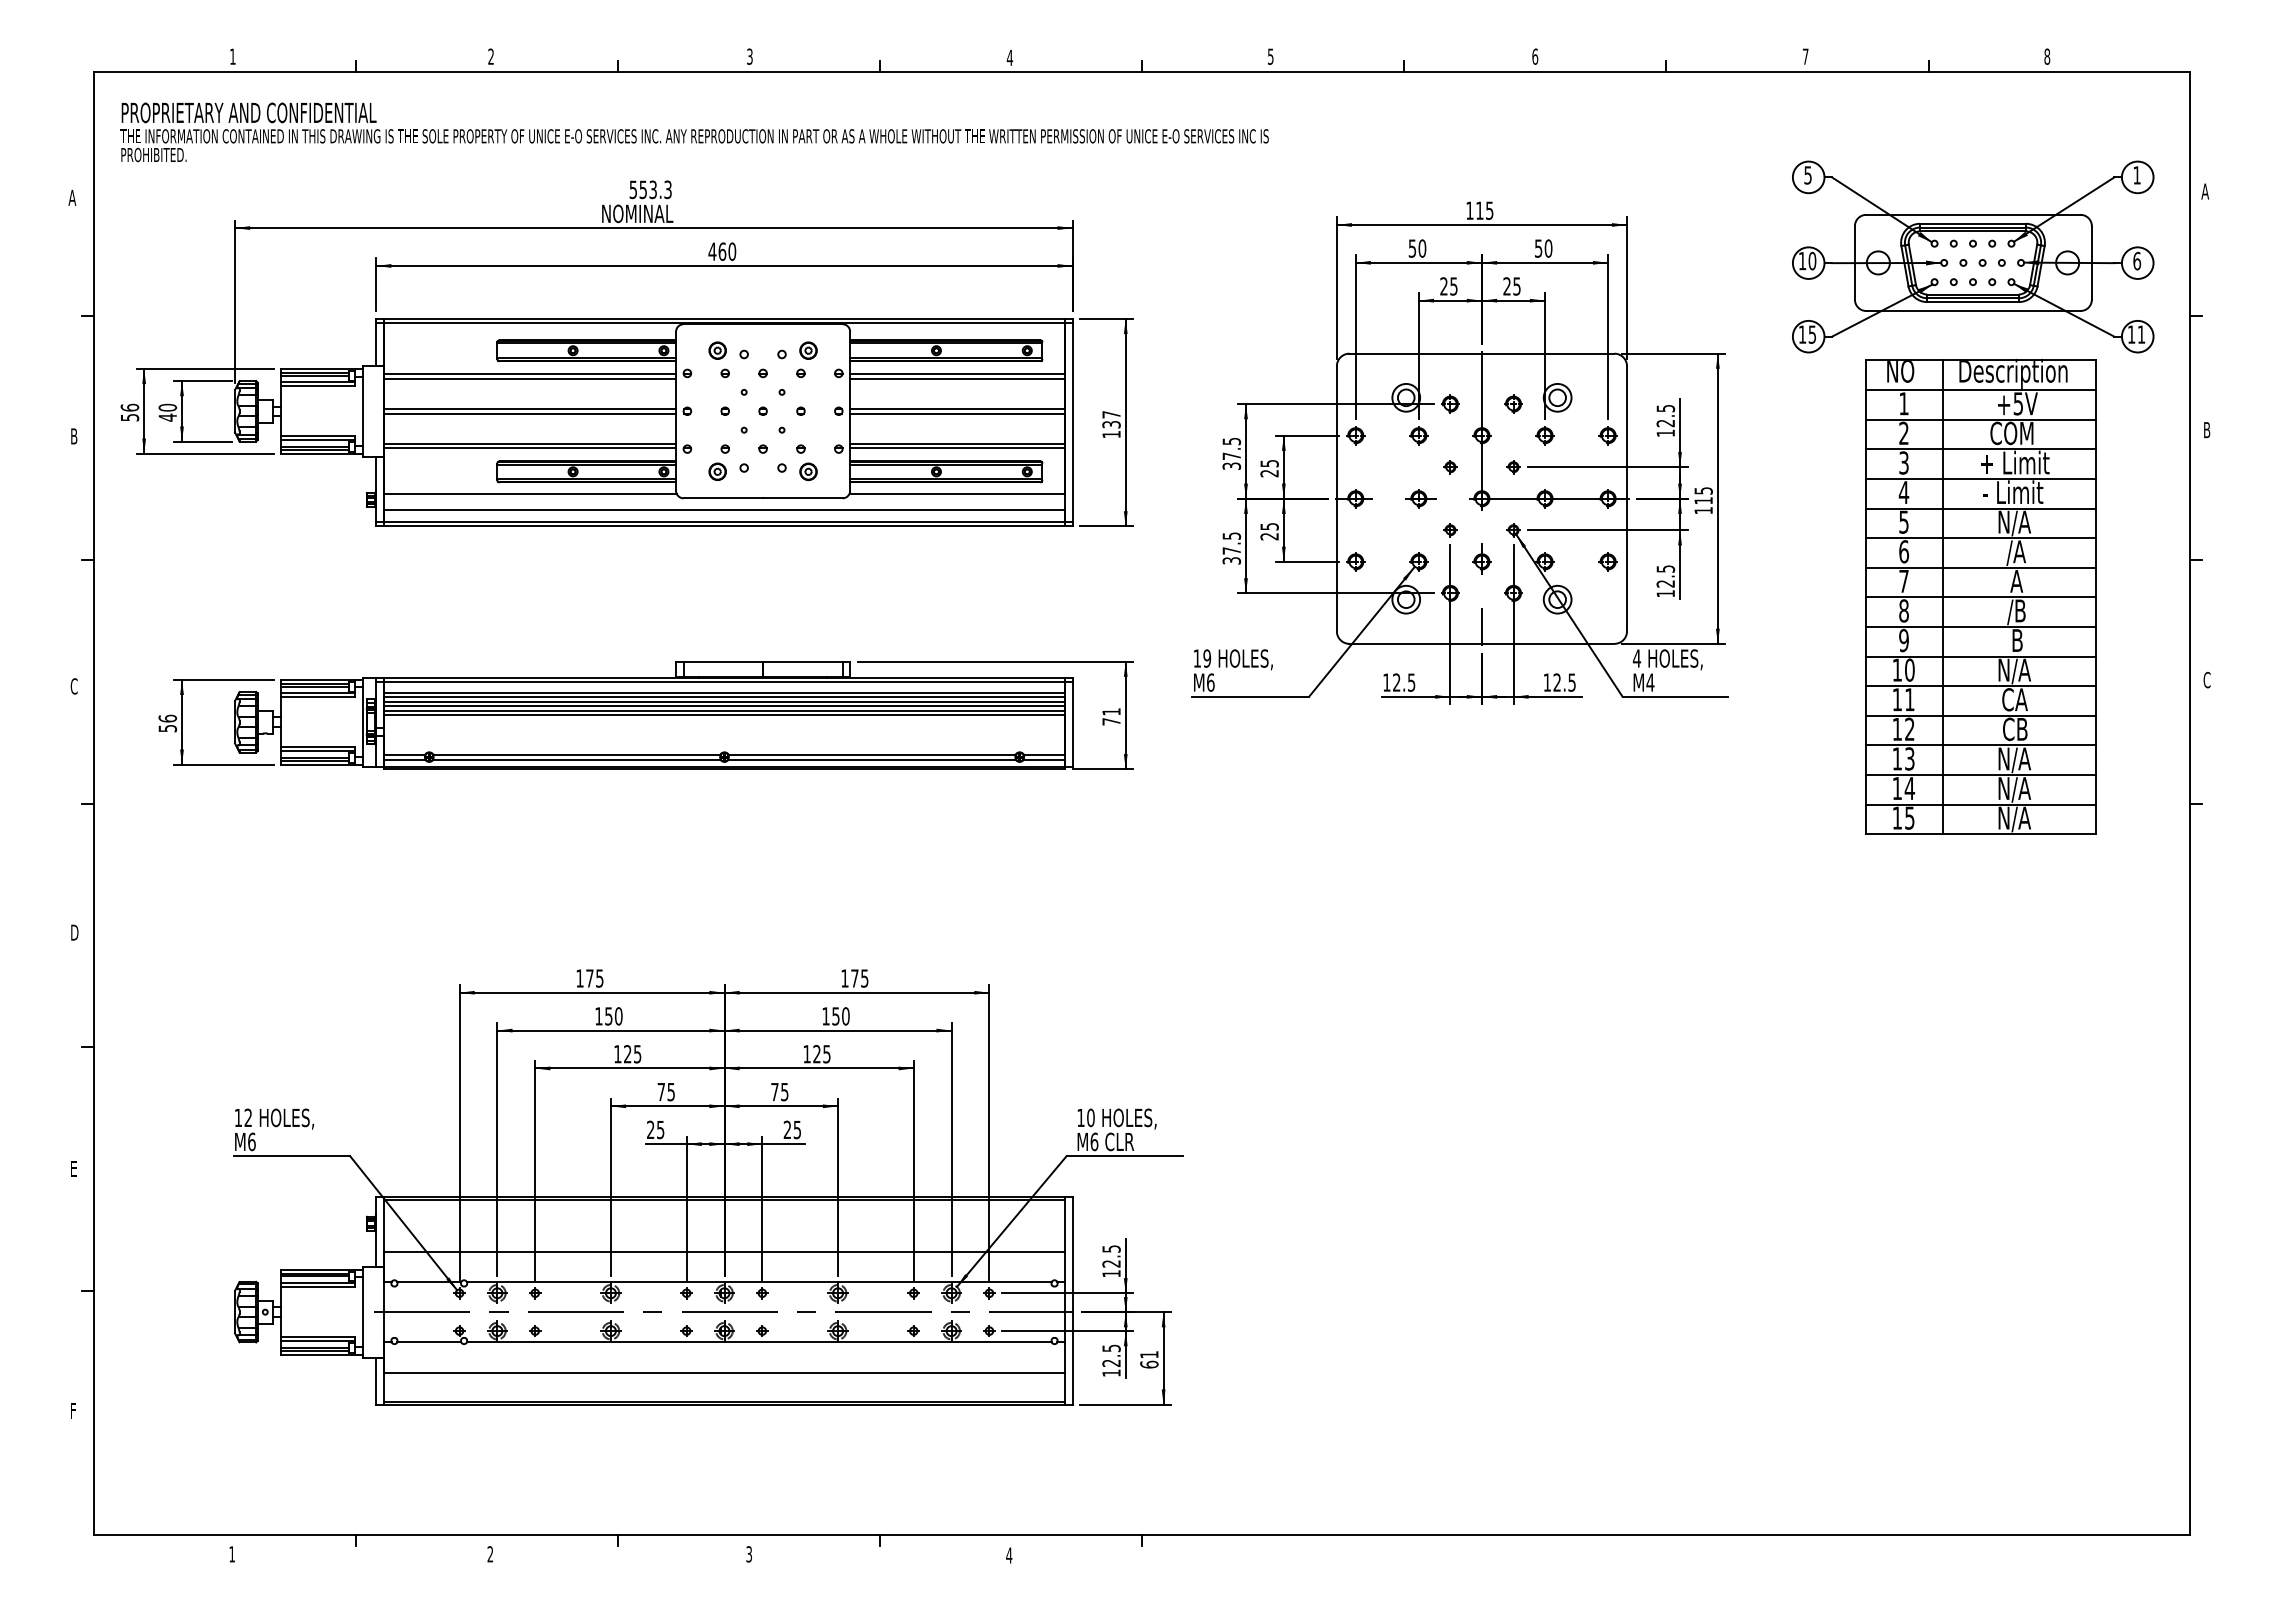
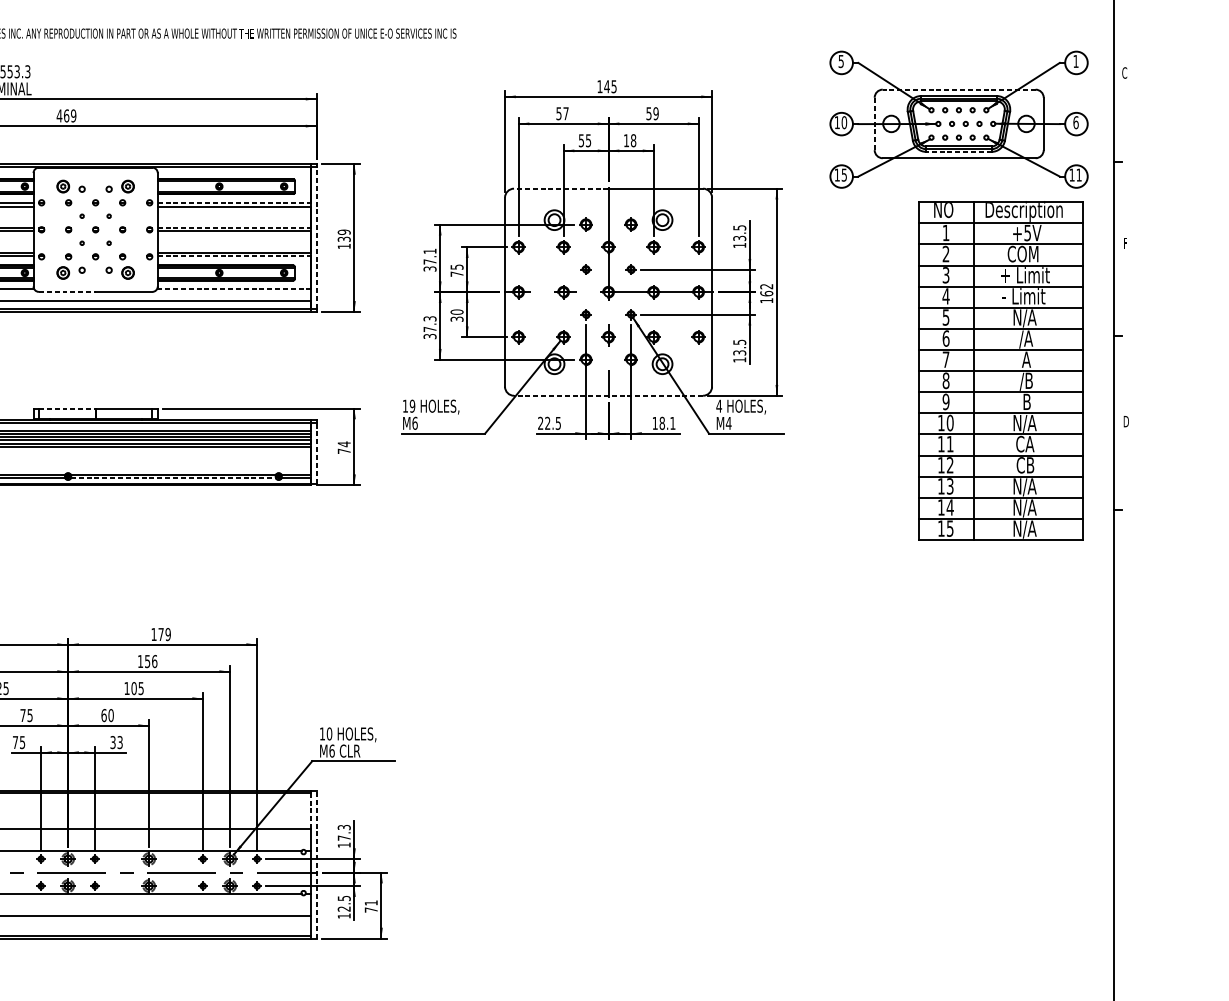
text: (2205, 191) -> (1124, 72), A -> C
text: (1479, 210) -> (606, 86), 115 -> 145
line: (1972, 214) -> (958, 89), solid -> dashed
text: (1422, 248) -> (566, 113), 50 -> 57
text: (1548, 248) -> (656, 113), 50 -> 59
text: (732, 251) -> (73, 115), 460 -> 469
line: (1854, 262) -> (874, 123), solid -> dashed
text: (1443, 286) -> (581, 140), 25 -> 55
text: (1511, 286) -> (629, 140), 25 -> 18
line: (1973, 302) -> (959, 152), solid -> dashed
line: (1415, 353) -> (561, 188), solid -> dashed
line: (958, 374) -> (235, 203), solid -> dashed
line: (958, 409) -> (235, 228), solid -> dashed
text: (1111, 414) -> (344, 232), 137 -> 139
line: (1072, 422) -> (316, 237), solid -> dashed
text: (1666, 423) -> (740, 238), 12.5 -> 13.5
text: (2207, 430) -> (1126, 243), B -> F
text: (1231, 441) -> (429, 251), 37.5 -> 37.1
line: (958, 448) -> (235, 256), solid -> dashed
text: (1269, 473) -> (456, 274), 25 -> 75
line: (957, 493) -> (234, 288), solid -> dashed
text: (1703, 495) -> (766, 289), 115 -> 162
line: (723, 498) -> (67, 292), solid -> dashed
text: (1269, 531) -> (456, 315), 25 -> 30
text: (1231, 535) -> (429, 318), 37.5 -> 37.3
text: (1666, 583) -> (740, 352), 12.5 -> 13.5
part: (1980, 596) -> (1000, 370), moved
line: (1481, 643) -> (608, 395), solid -> dashed
line: (723, 661) -> (67, 408), solid -> dashed
text: (2207, 679) -> (1126, 421), C -> D
text: (1386, 682) -> (540, 423), 12.5 -> 22.5
text: (1564, 682) -> (667, 423), 12.5 -> 18.1
text: (1111, 711) -> (344, 444), 71 -> 74
line: (1072, 724) -> (316, 453), solid -> dashed
line: (872, 759) -> (173, 478), solid -> dashed
text: (864, 978) -> (168, 634), 175 -> 179
text: (845, 1016) -> (154, 661), 150 -> 156
text: (816, 1054) -> (133, 688), 125 -> 105
text: (779, 1091) -> (107, 715), 75 -> 60
text: (650, 1129) -> (15, 742), 25 -> 75
text: (792, 1129) -> (116, 742), 25 -> 33
line: (1065, 1225) -> (311, 810), solid -> dashed
text: (1111, 1256) -> (344, 832), 12.5 -> 17.3
line: (1072, 1300) -> (316, 864), solid -> dashed
text: (1149, 1364) -> (371, 909), 61 -> 71

